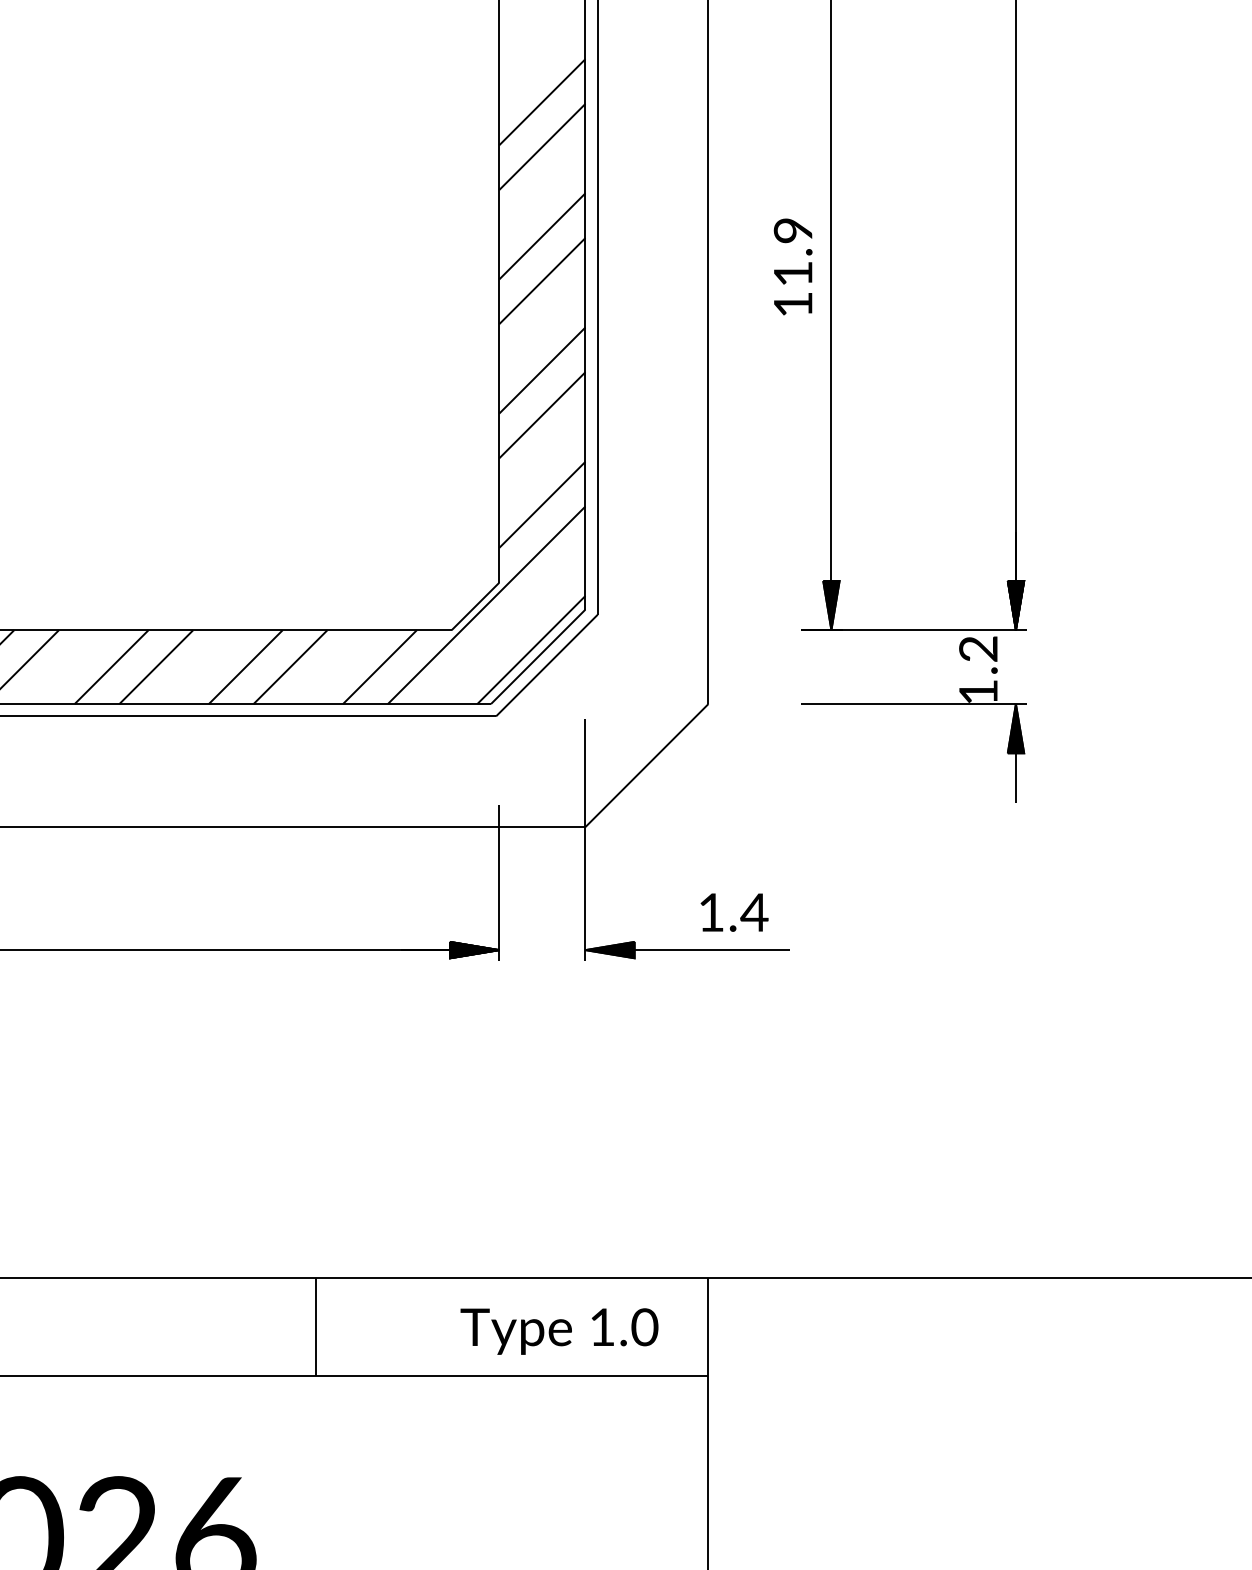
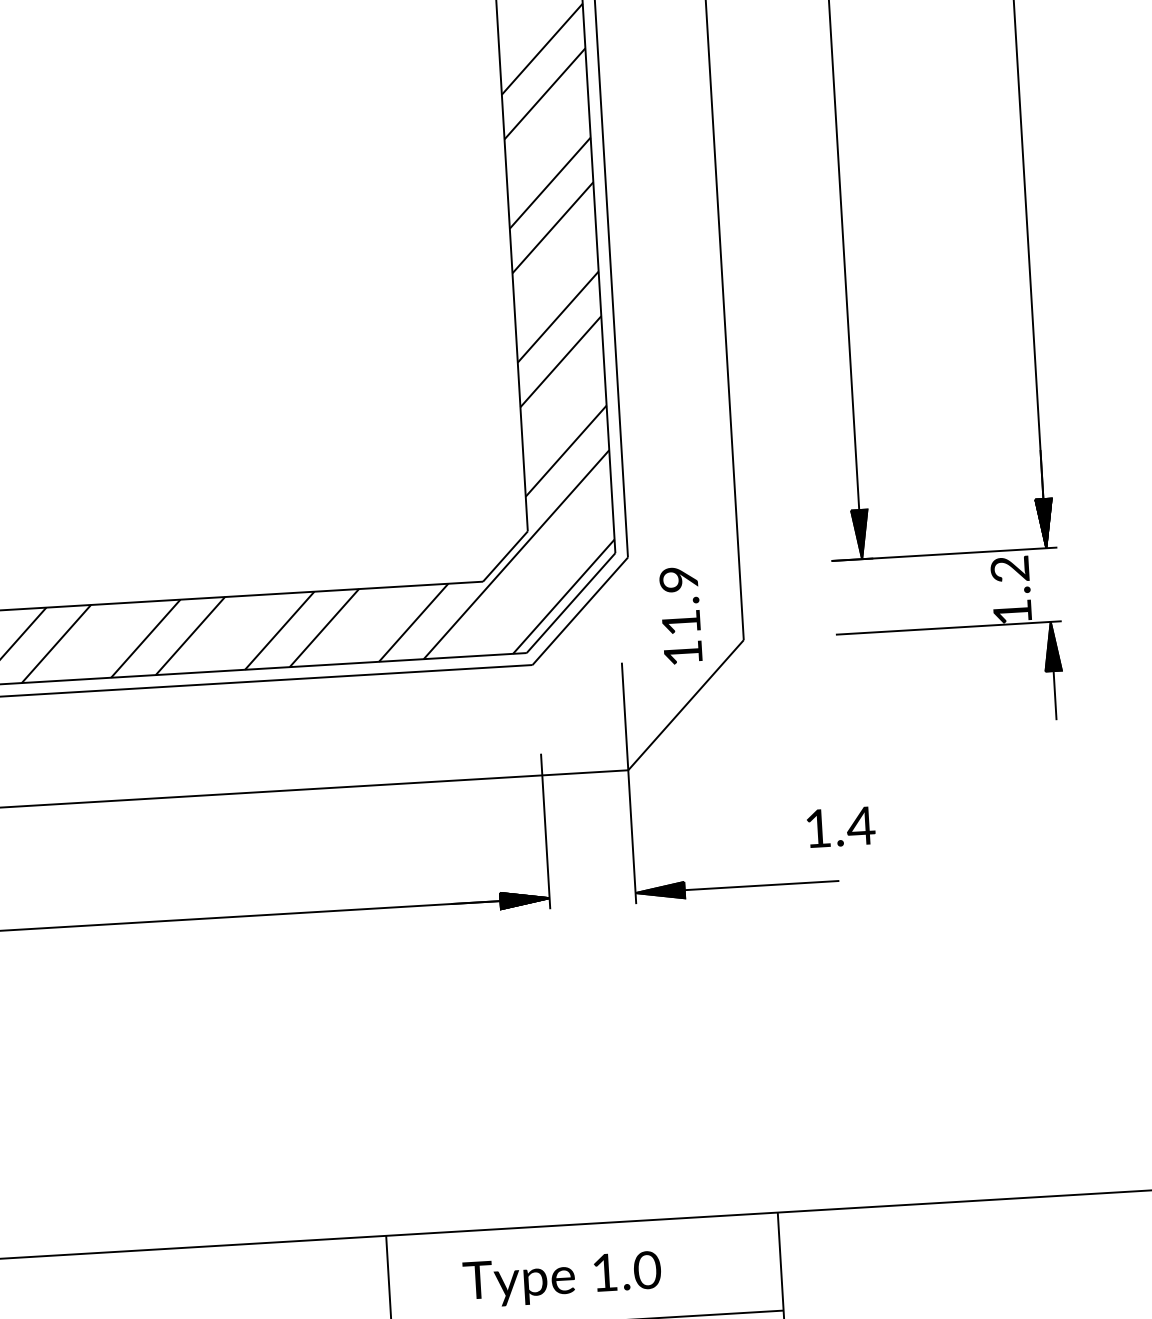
text: (792, 266) -> (680, 615), moved
text: (734, 912) -> (841, 827), moved
text: (559, 1331) -> (562, 1279), moved

